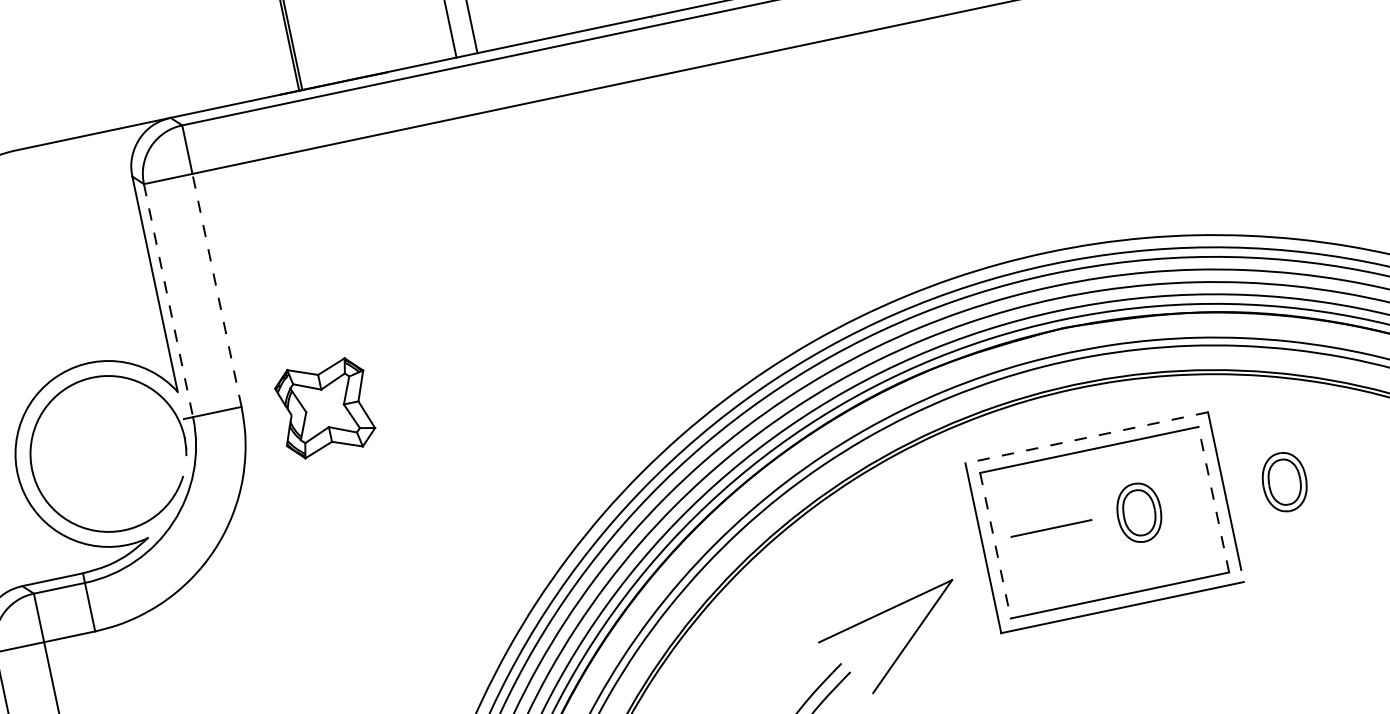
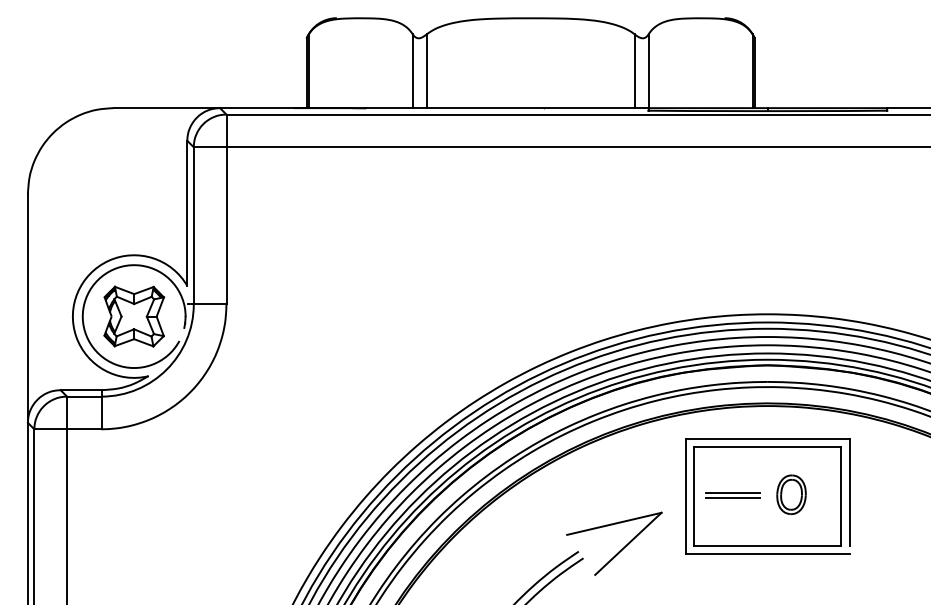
line: (216, 289) -> (226, 225), dashed -> solid
line: (167, 300) -> (193, 225), dashed -> solid
part: (325, 408) -> (134, 316), moved
line: (1086, 438) -> (767, 439), dashed -> solid
part: (1284, 481) -> (889, 494), removed
line: (1213, 498) -> (841, 495), dashed -> solid
line: (1052, 535) -> (732, 497), added
line: (995, 545) -> (694, 496), dashed -> solid

